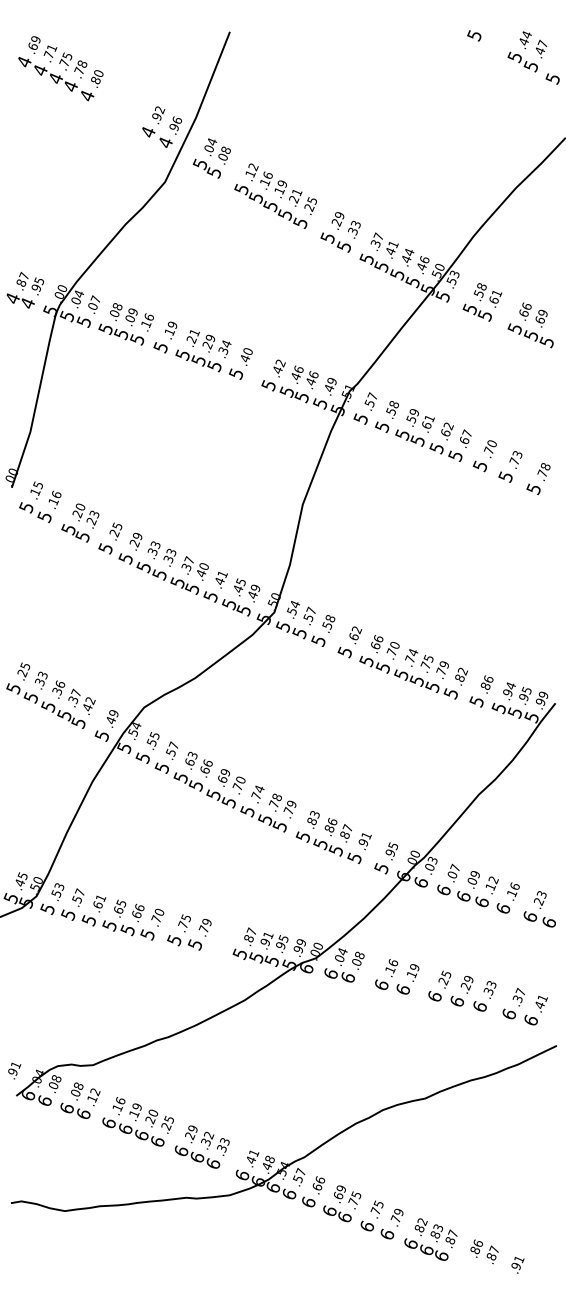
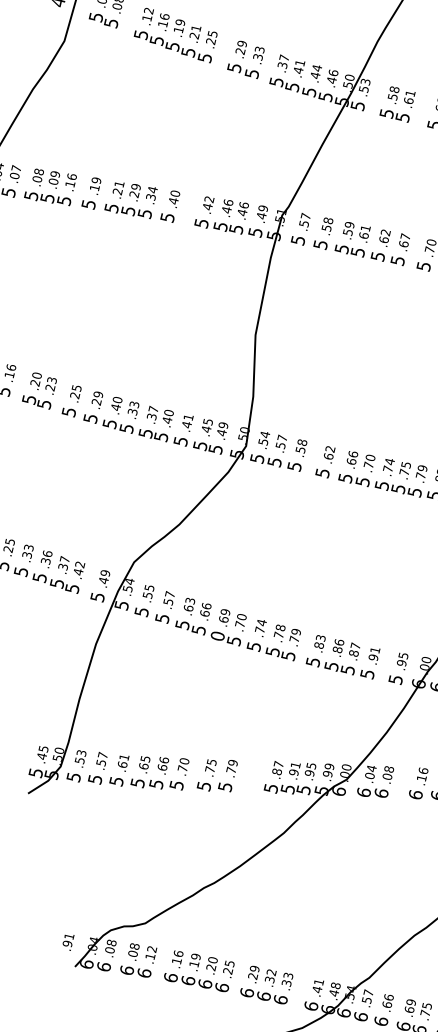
text: (153, 548) -> (116, 403), .33 -> .40
text: (213, 794) -> (217, 636), 5 -> 0

